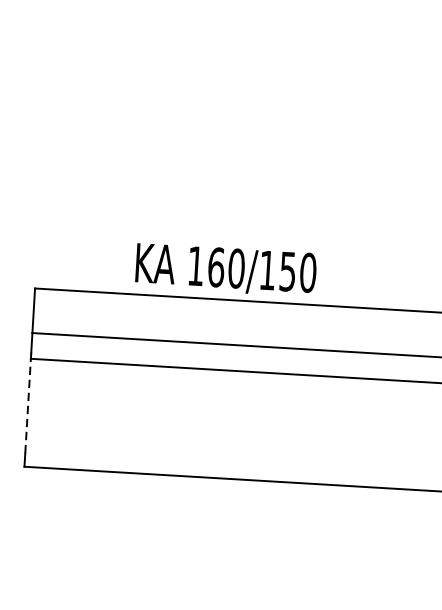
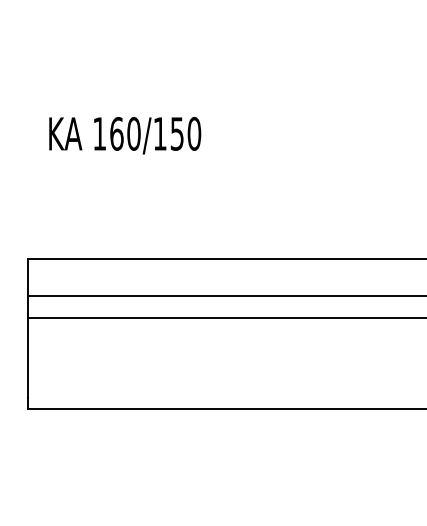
text: (226, 269) -> (125, 135), moved
line: (28, 405) -> (27, 357), dashed -> solid

